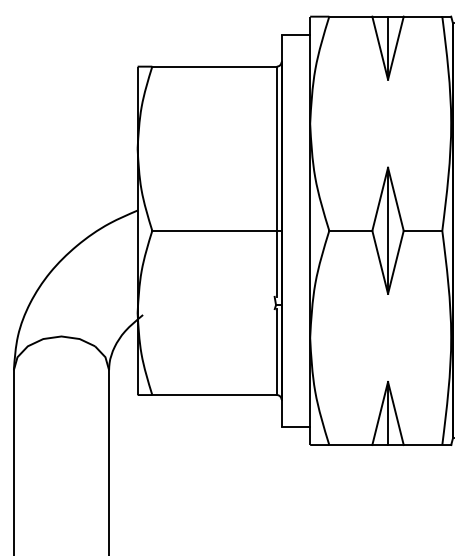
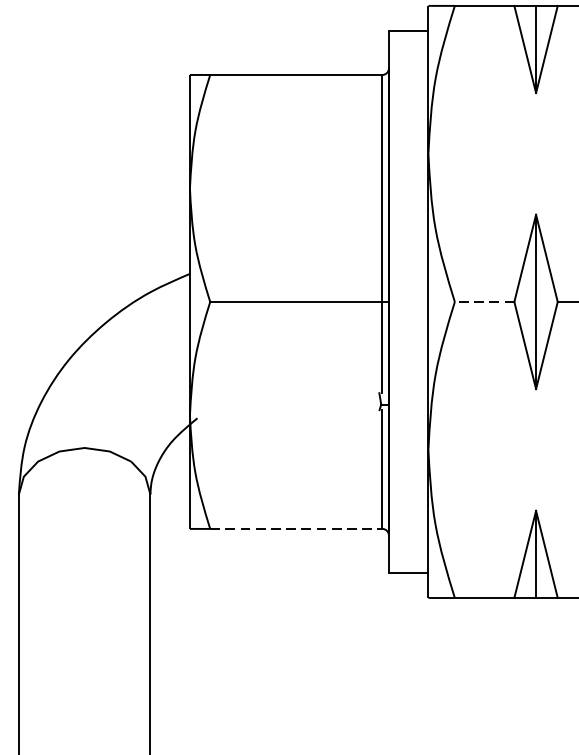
line: (350, 230) -> (484, 301), solid -> dashed
line: (215, 395) -> (297, 529), solid -> dashed

